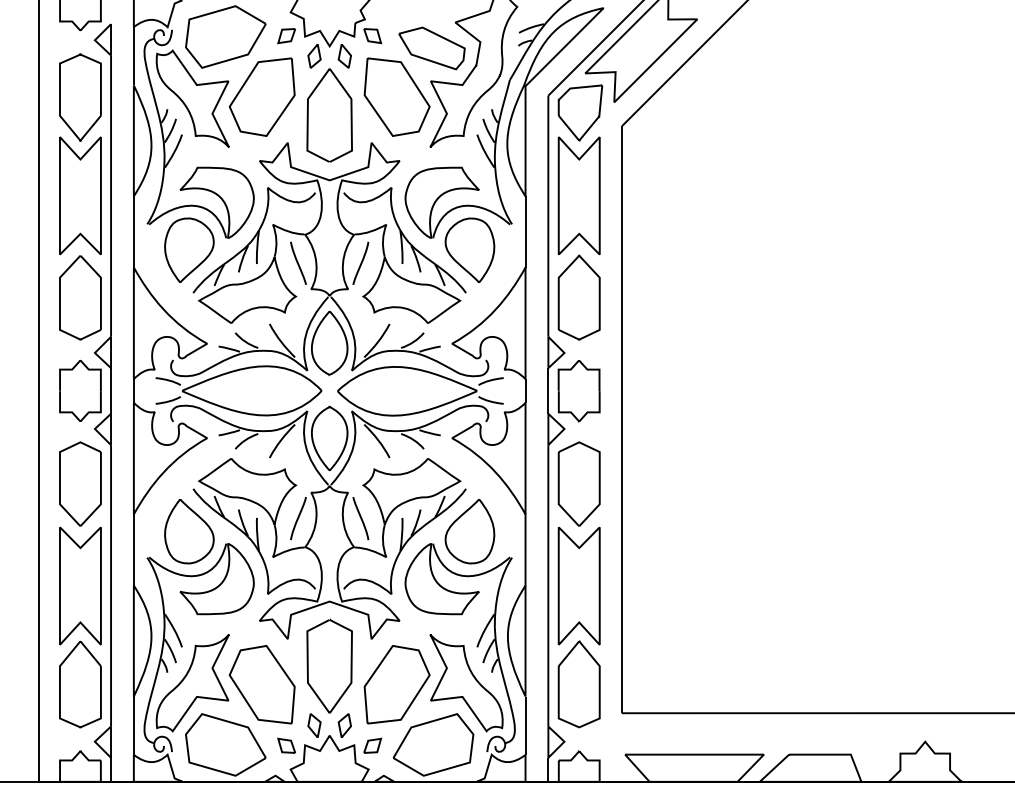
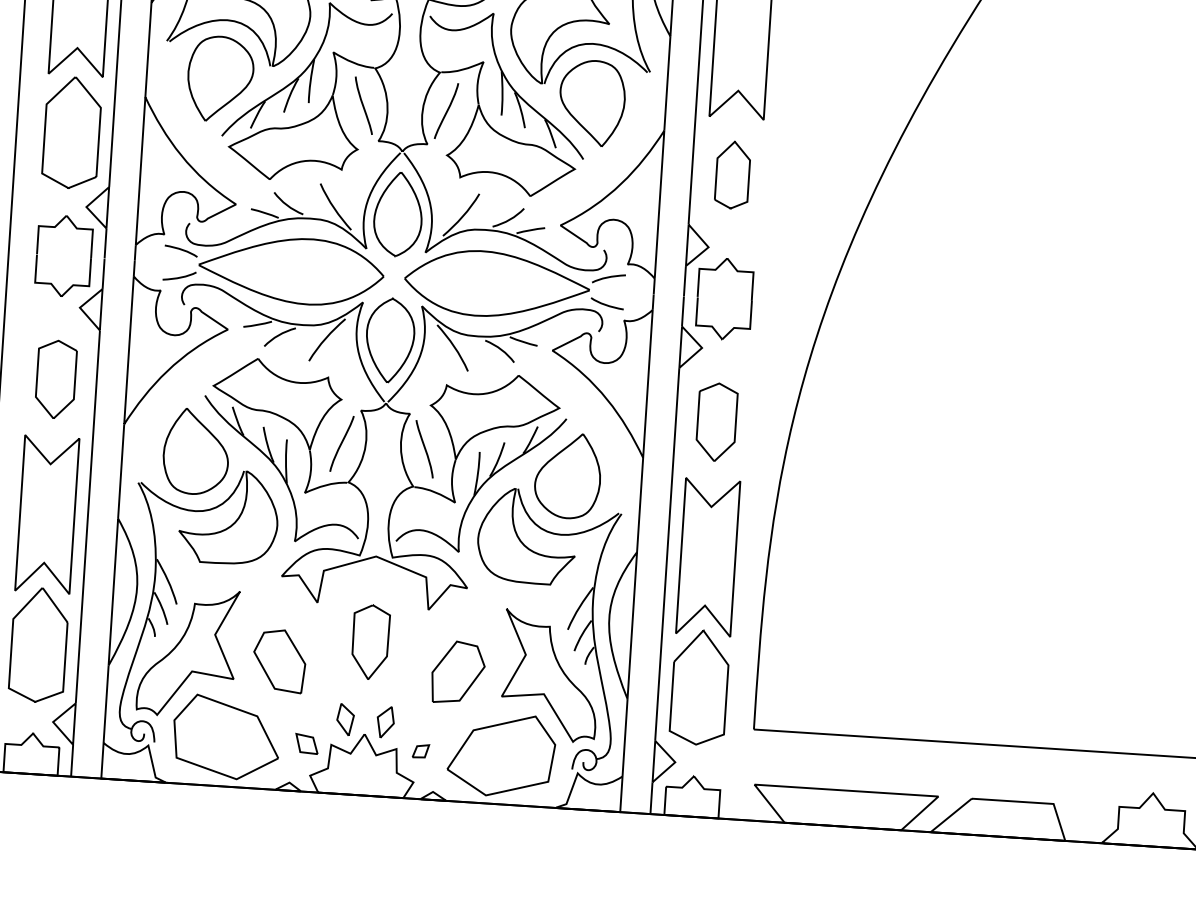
part: (578, 297) -> (731, 174), size x0.6
part: (80, 483) -> (56, 378), size x0.7
part: (578, 483) -> (715, 421), size x0.7
part: (329, 665) -> (370, 641), size x0.6
part: (261, 684) -> (278, 660), size x0.6
part: (396, 684) -> (457, 672), size x0.6
part: (372, 745) -> (420, 750), size x0.7

